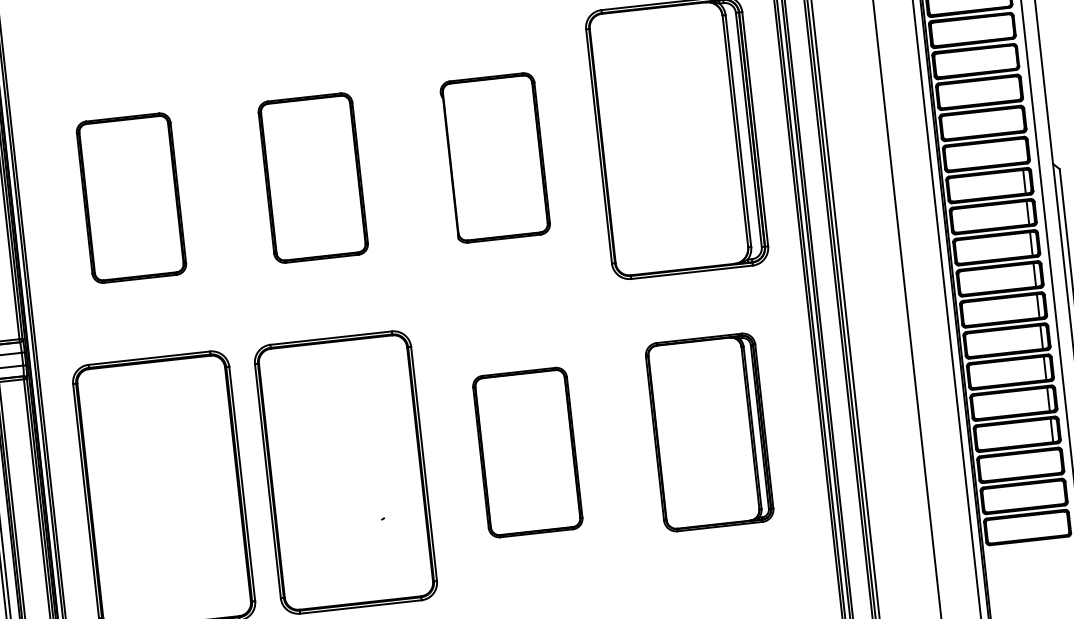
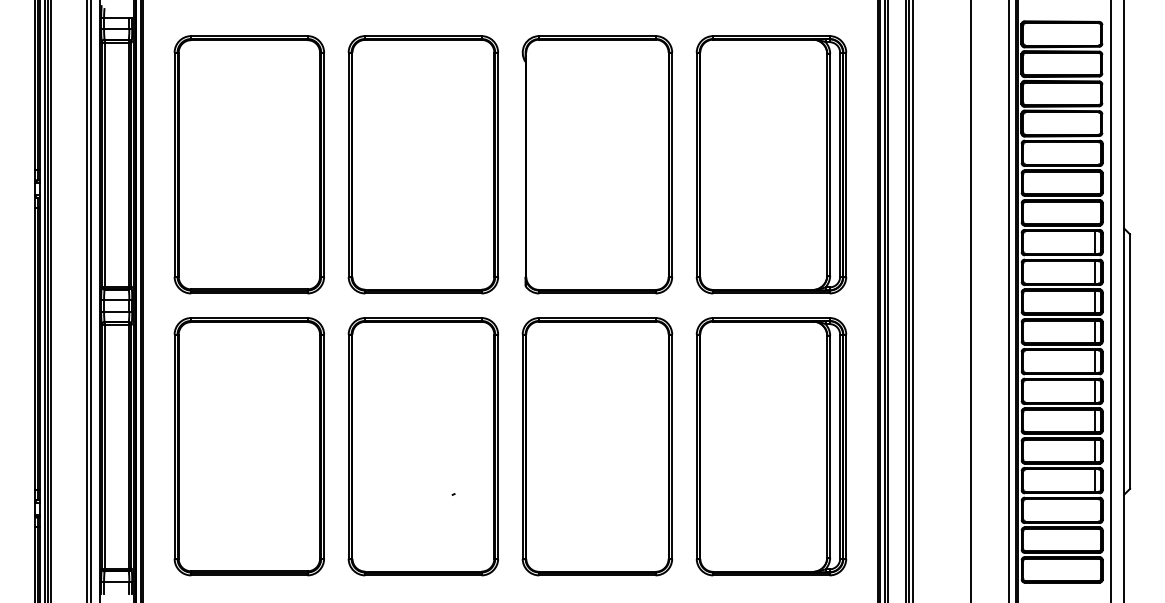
part: (495, 157) -> (597, 164), size x1.67
part: (312, 177) -> (422, 164), size x1.67
part: (130, 197) -> (248, 164), size x1.67
part: (709, 432) -> (771, 446), size x1.43
part: (527, 452) -> (597, 446), size x1.67

